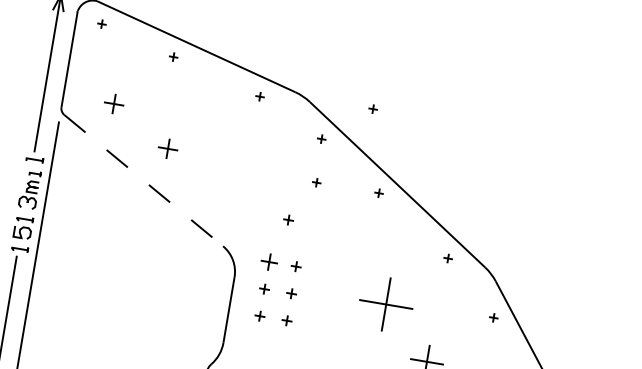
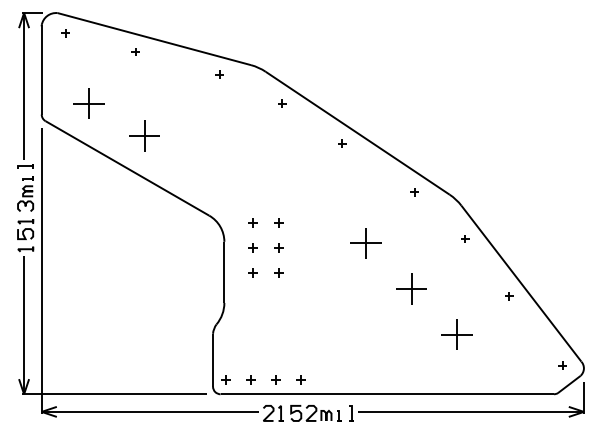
part: (113, 103) -> (88, 103), size x1.67
part: (373, 109) -> (324, 68), removed
part: (168, 148) -> (144, 135), size x1.67
line: (143, 180) -> (127, 168), dashed -> solid
part: (317, 182) -> (284, 143), removed
part: (288, 219) -> (264, 181), removed
part: (268, 261) -> (252, 222), size x0.62
part: (385, 304) -> (365, 243), size x0.62

